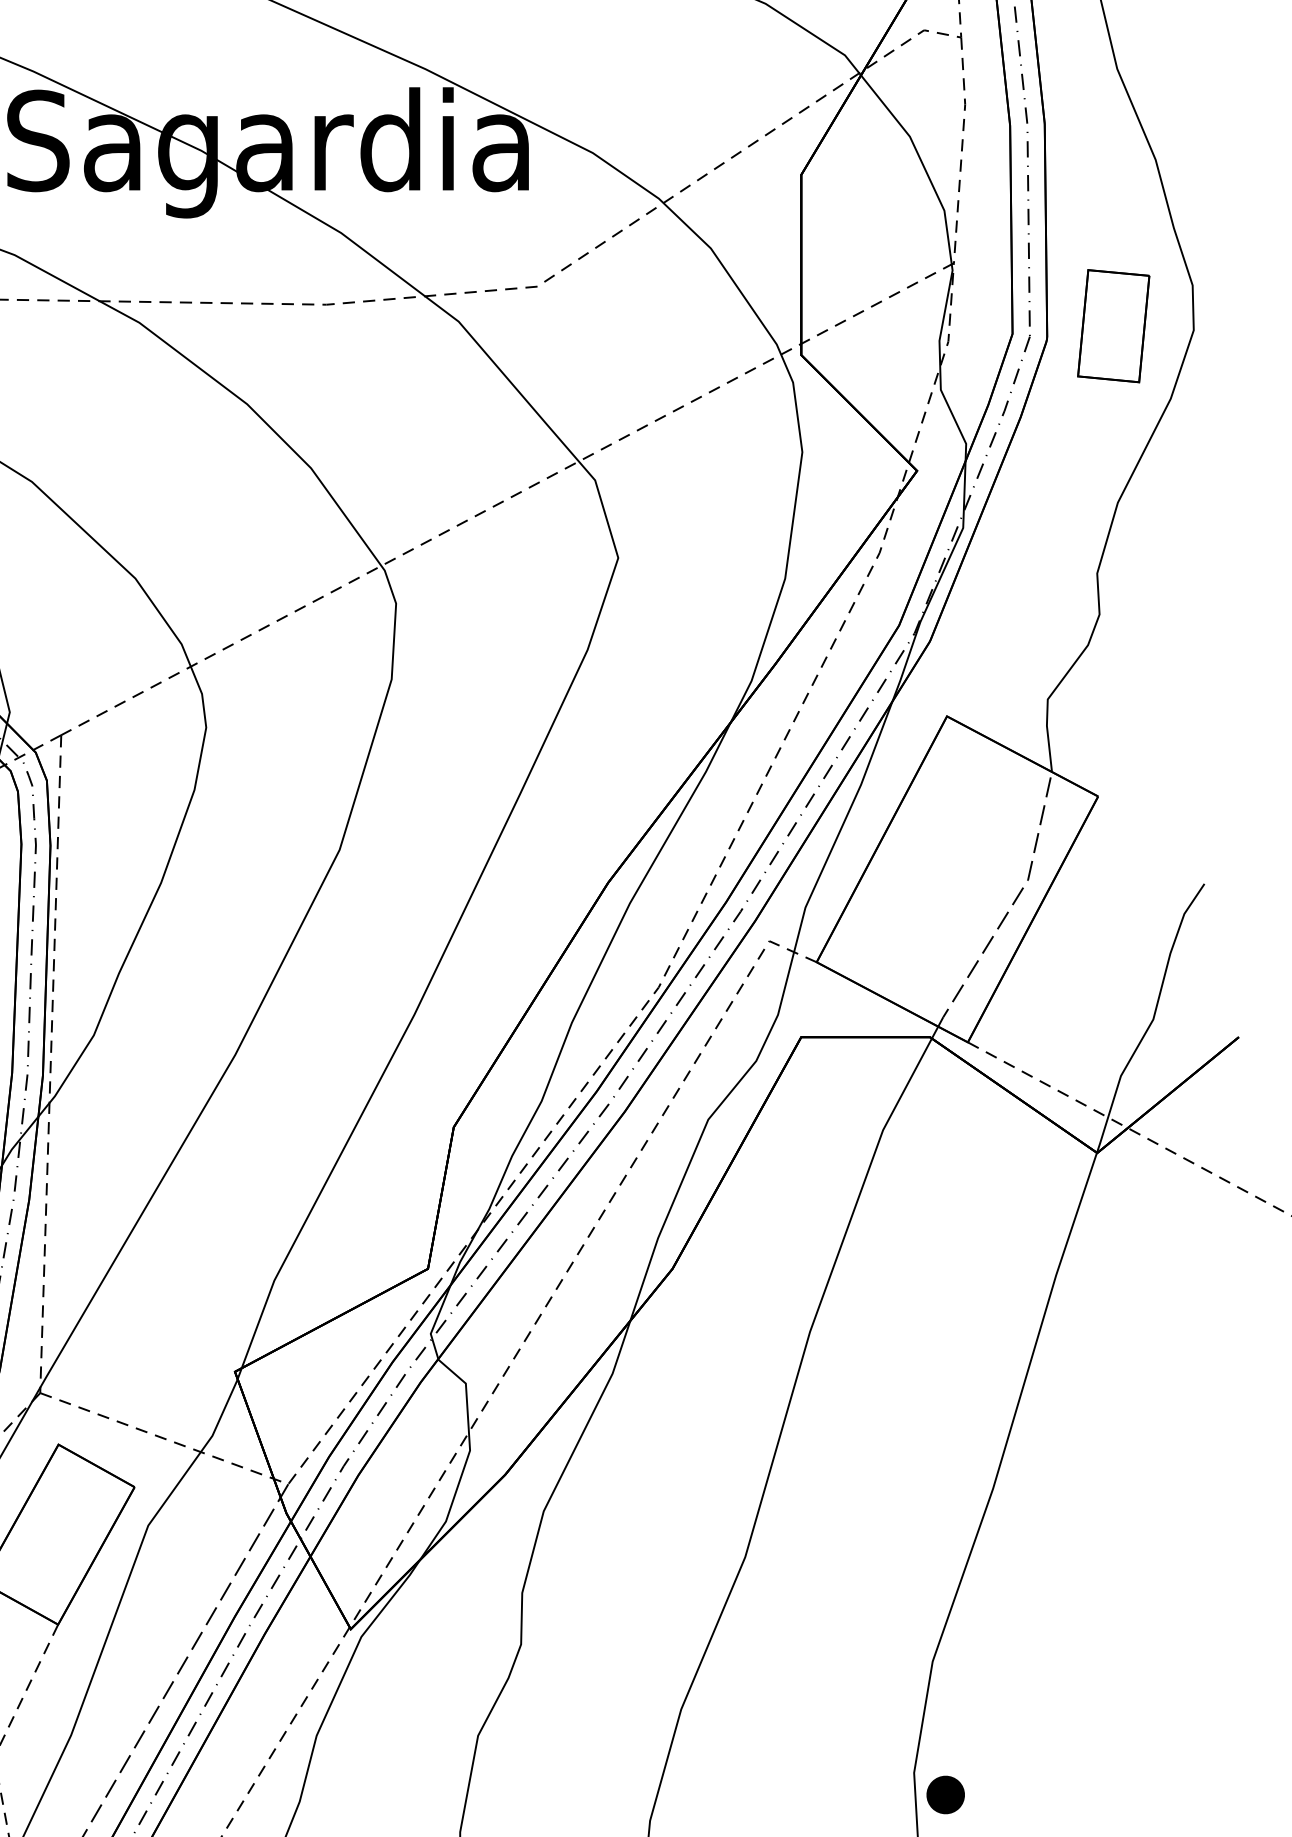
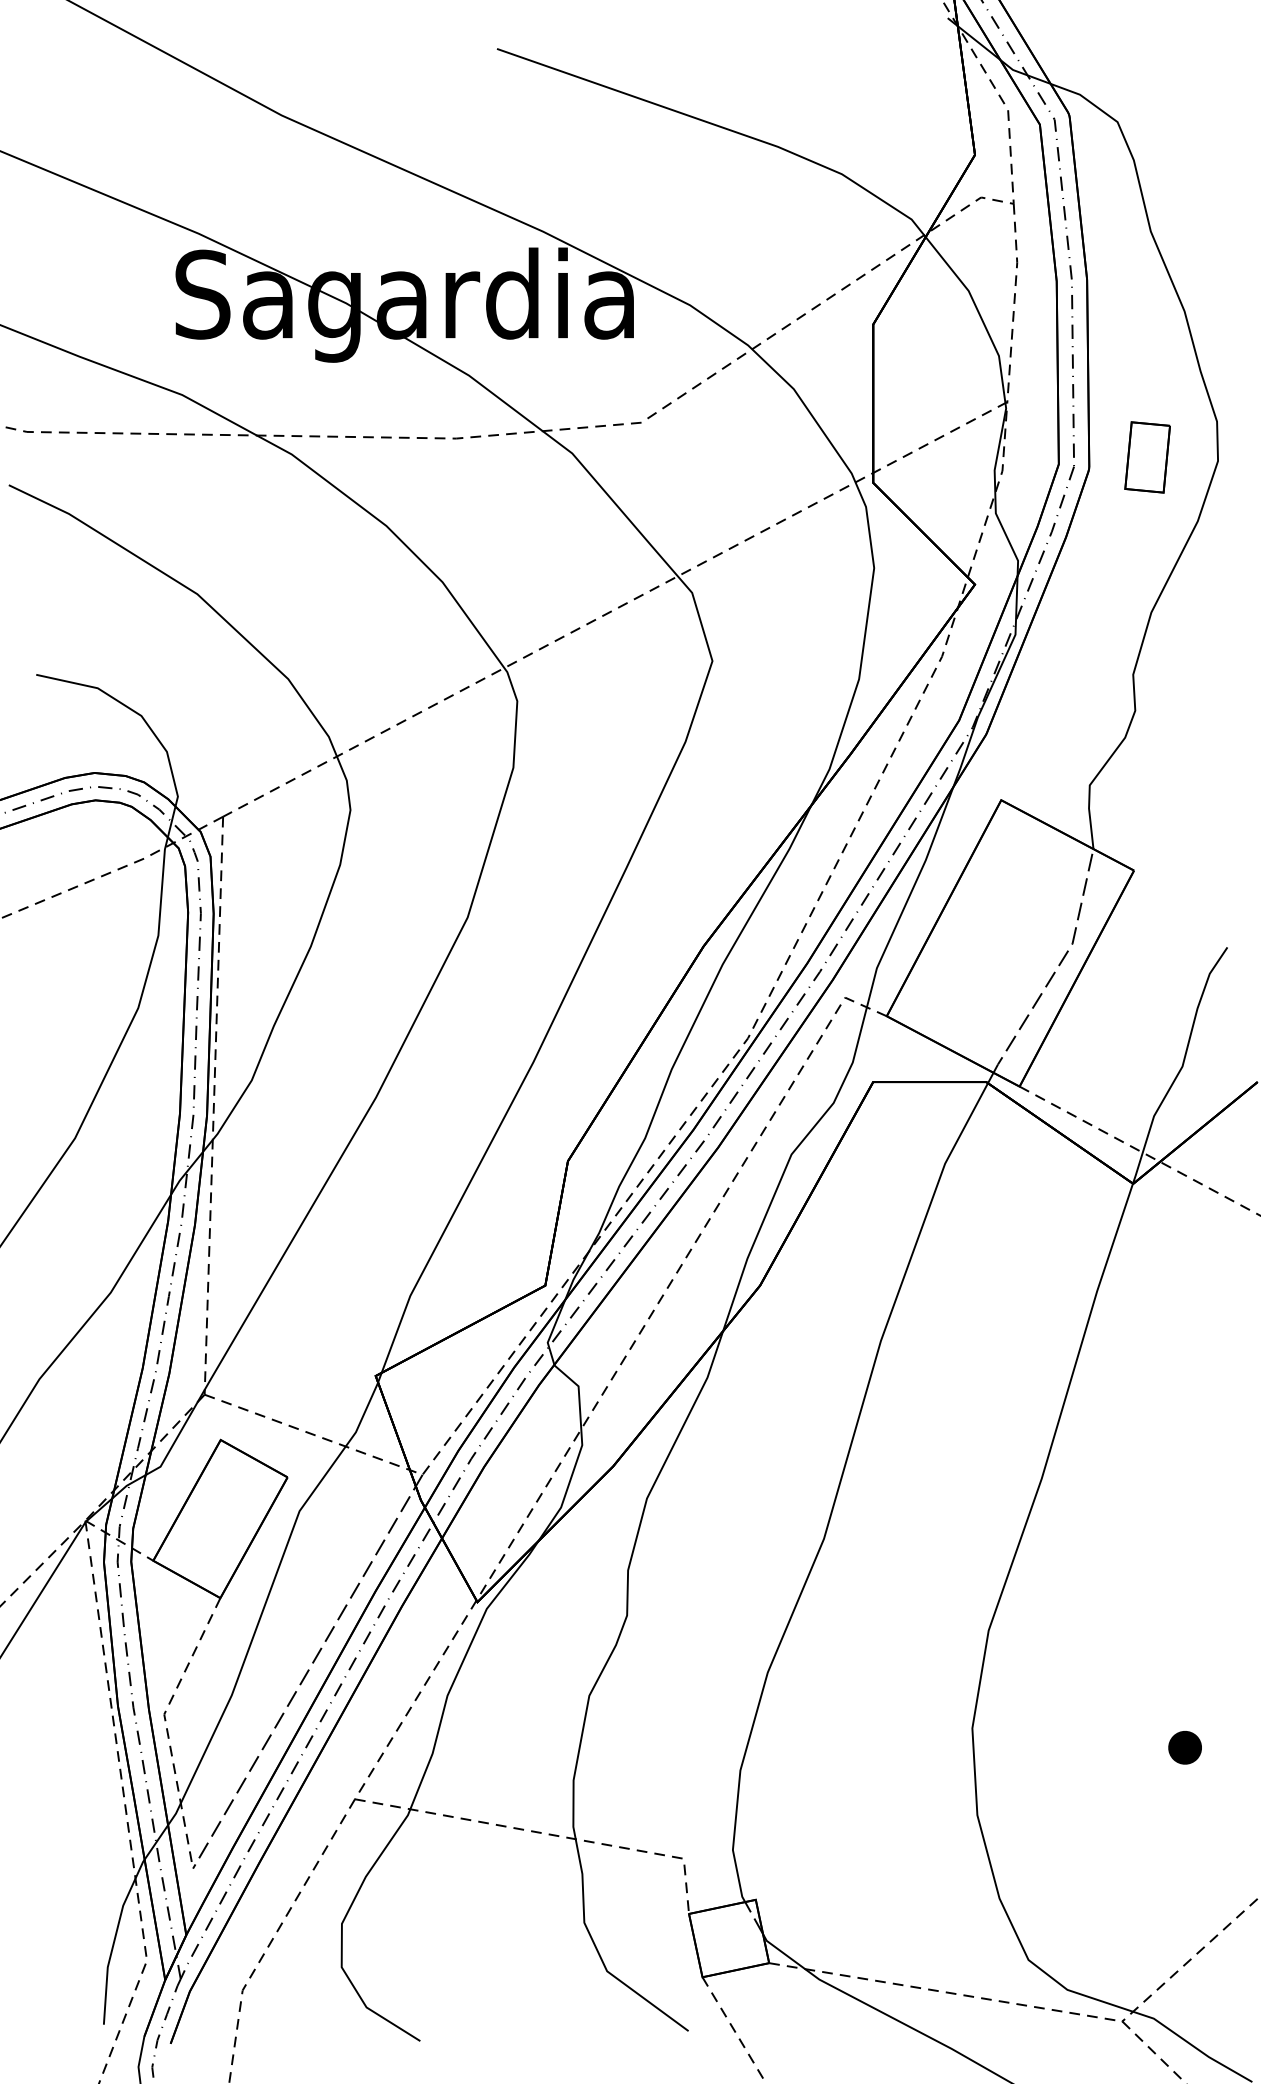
part: (1113, 326) -> (1147, 457), size x0.71
part: (945, 1794) -> (1184, 1747), moved

